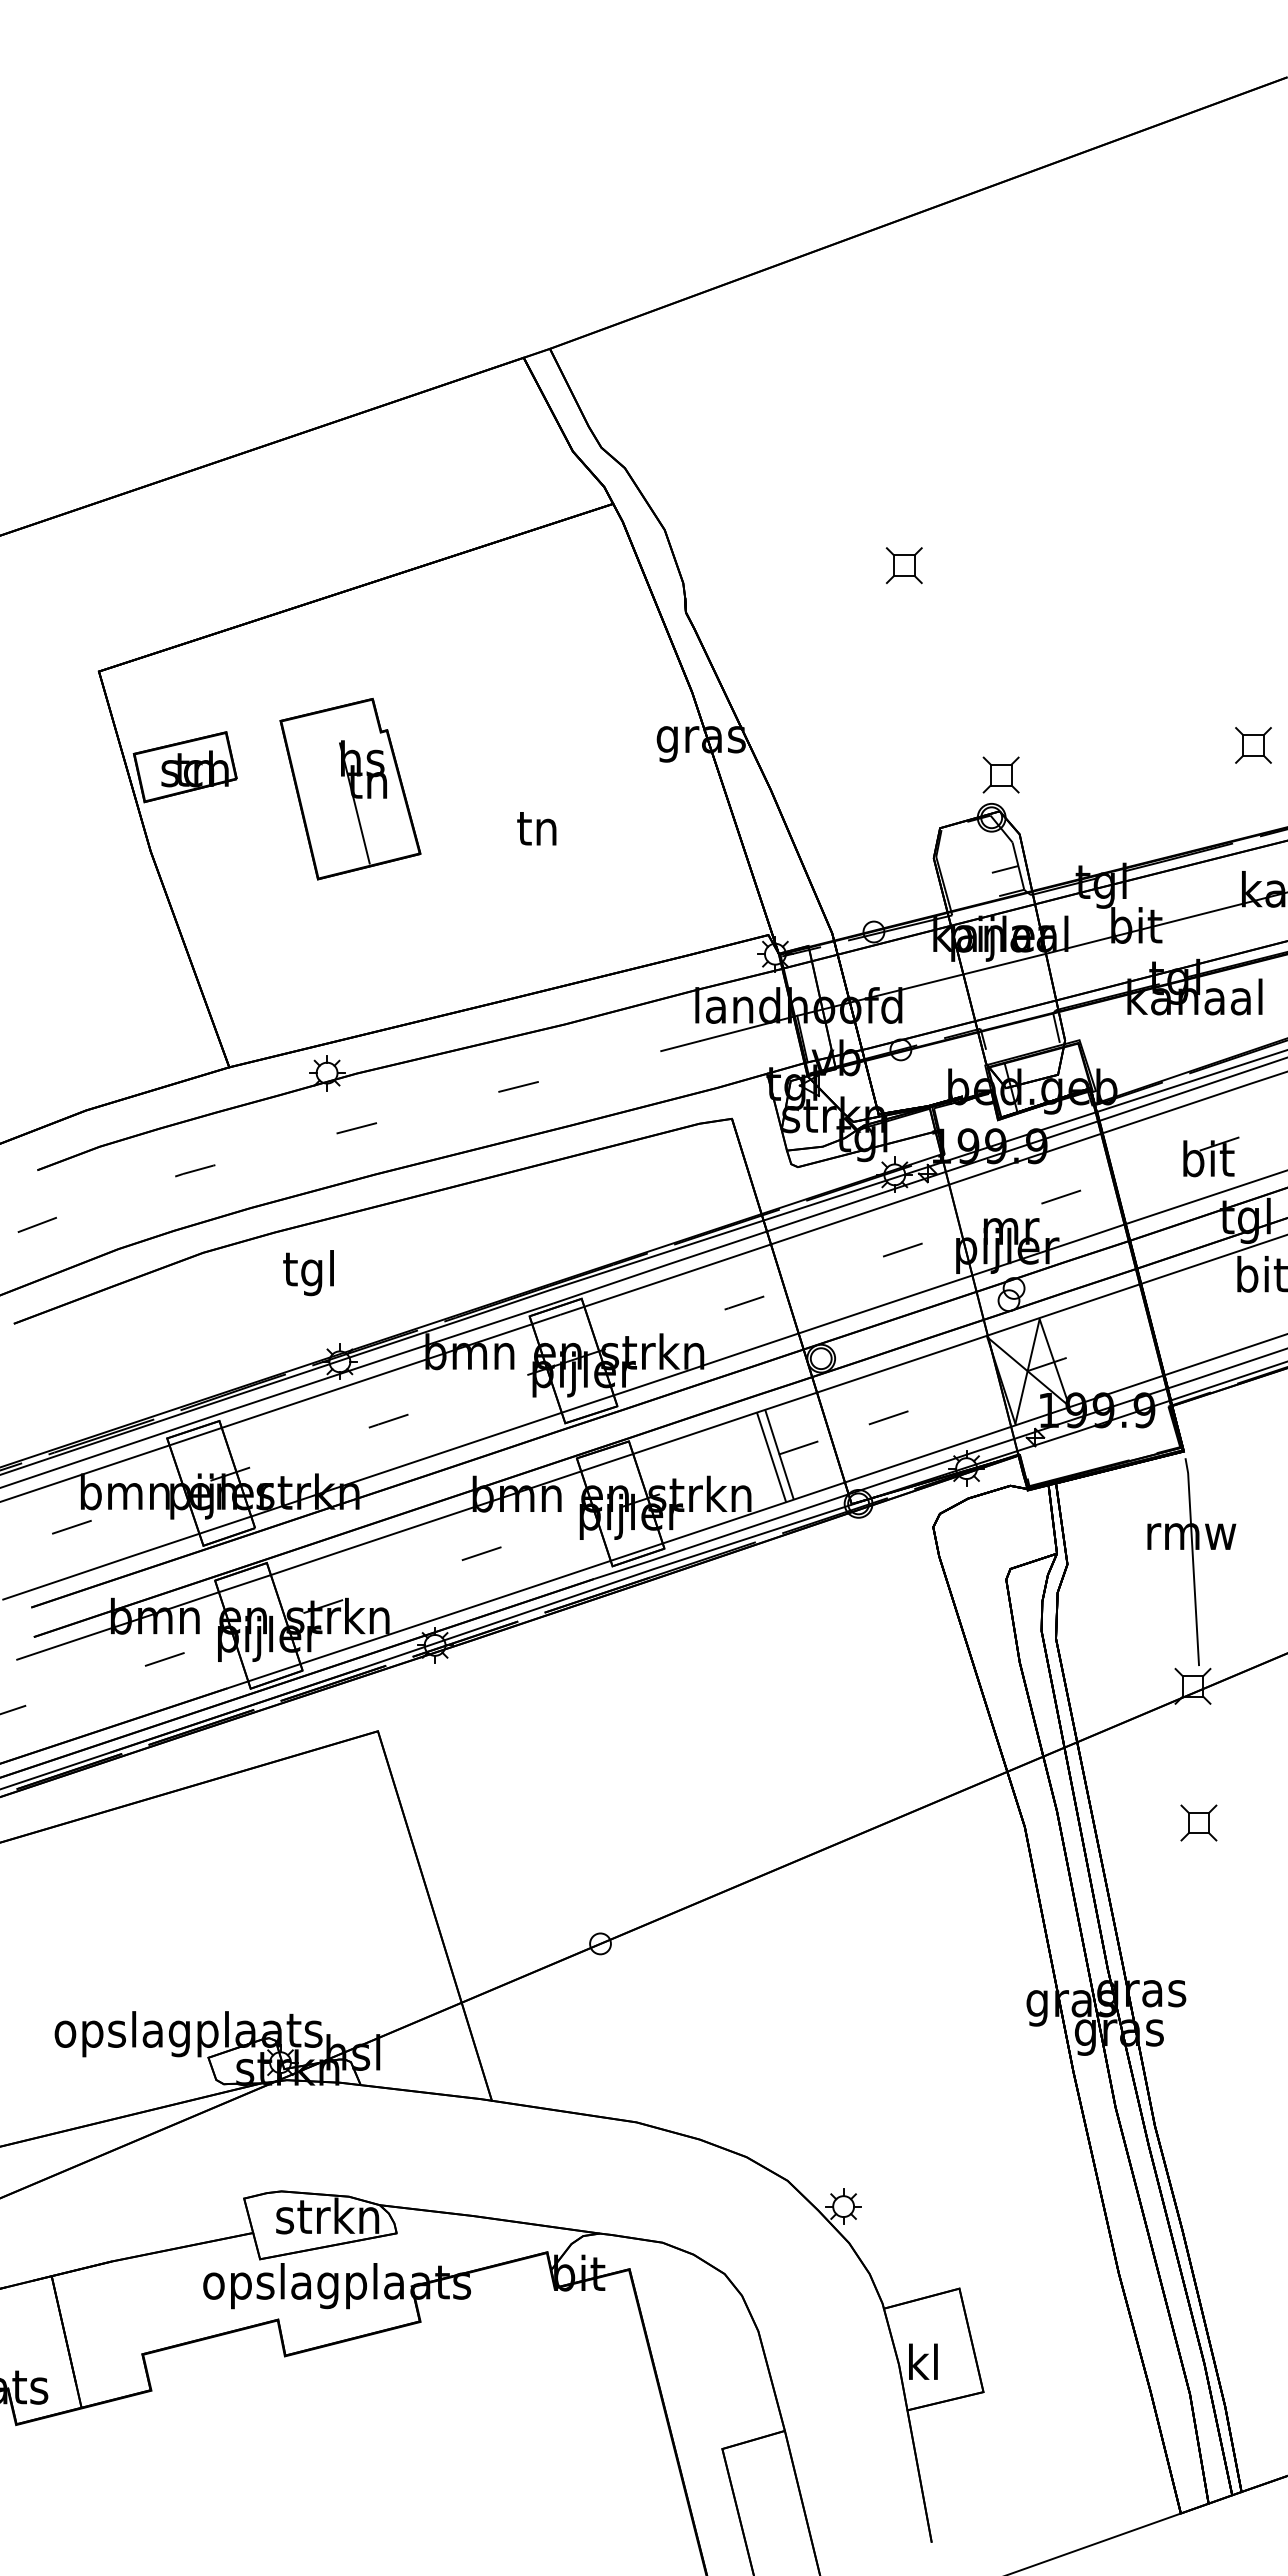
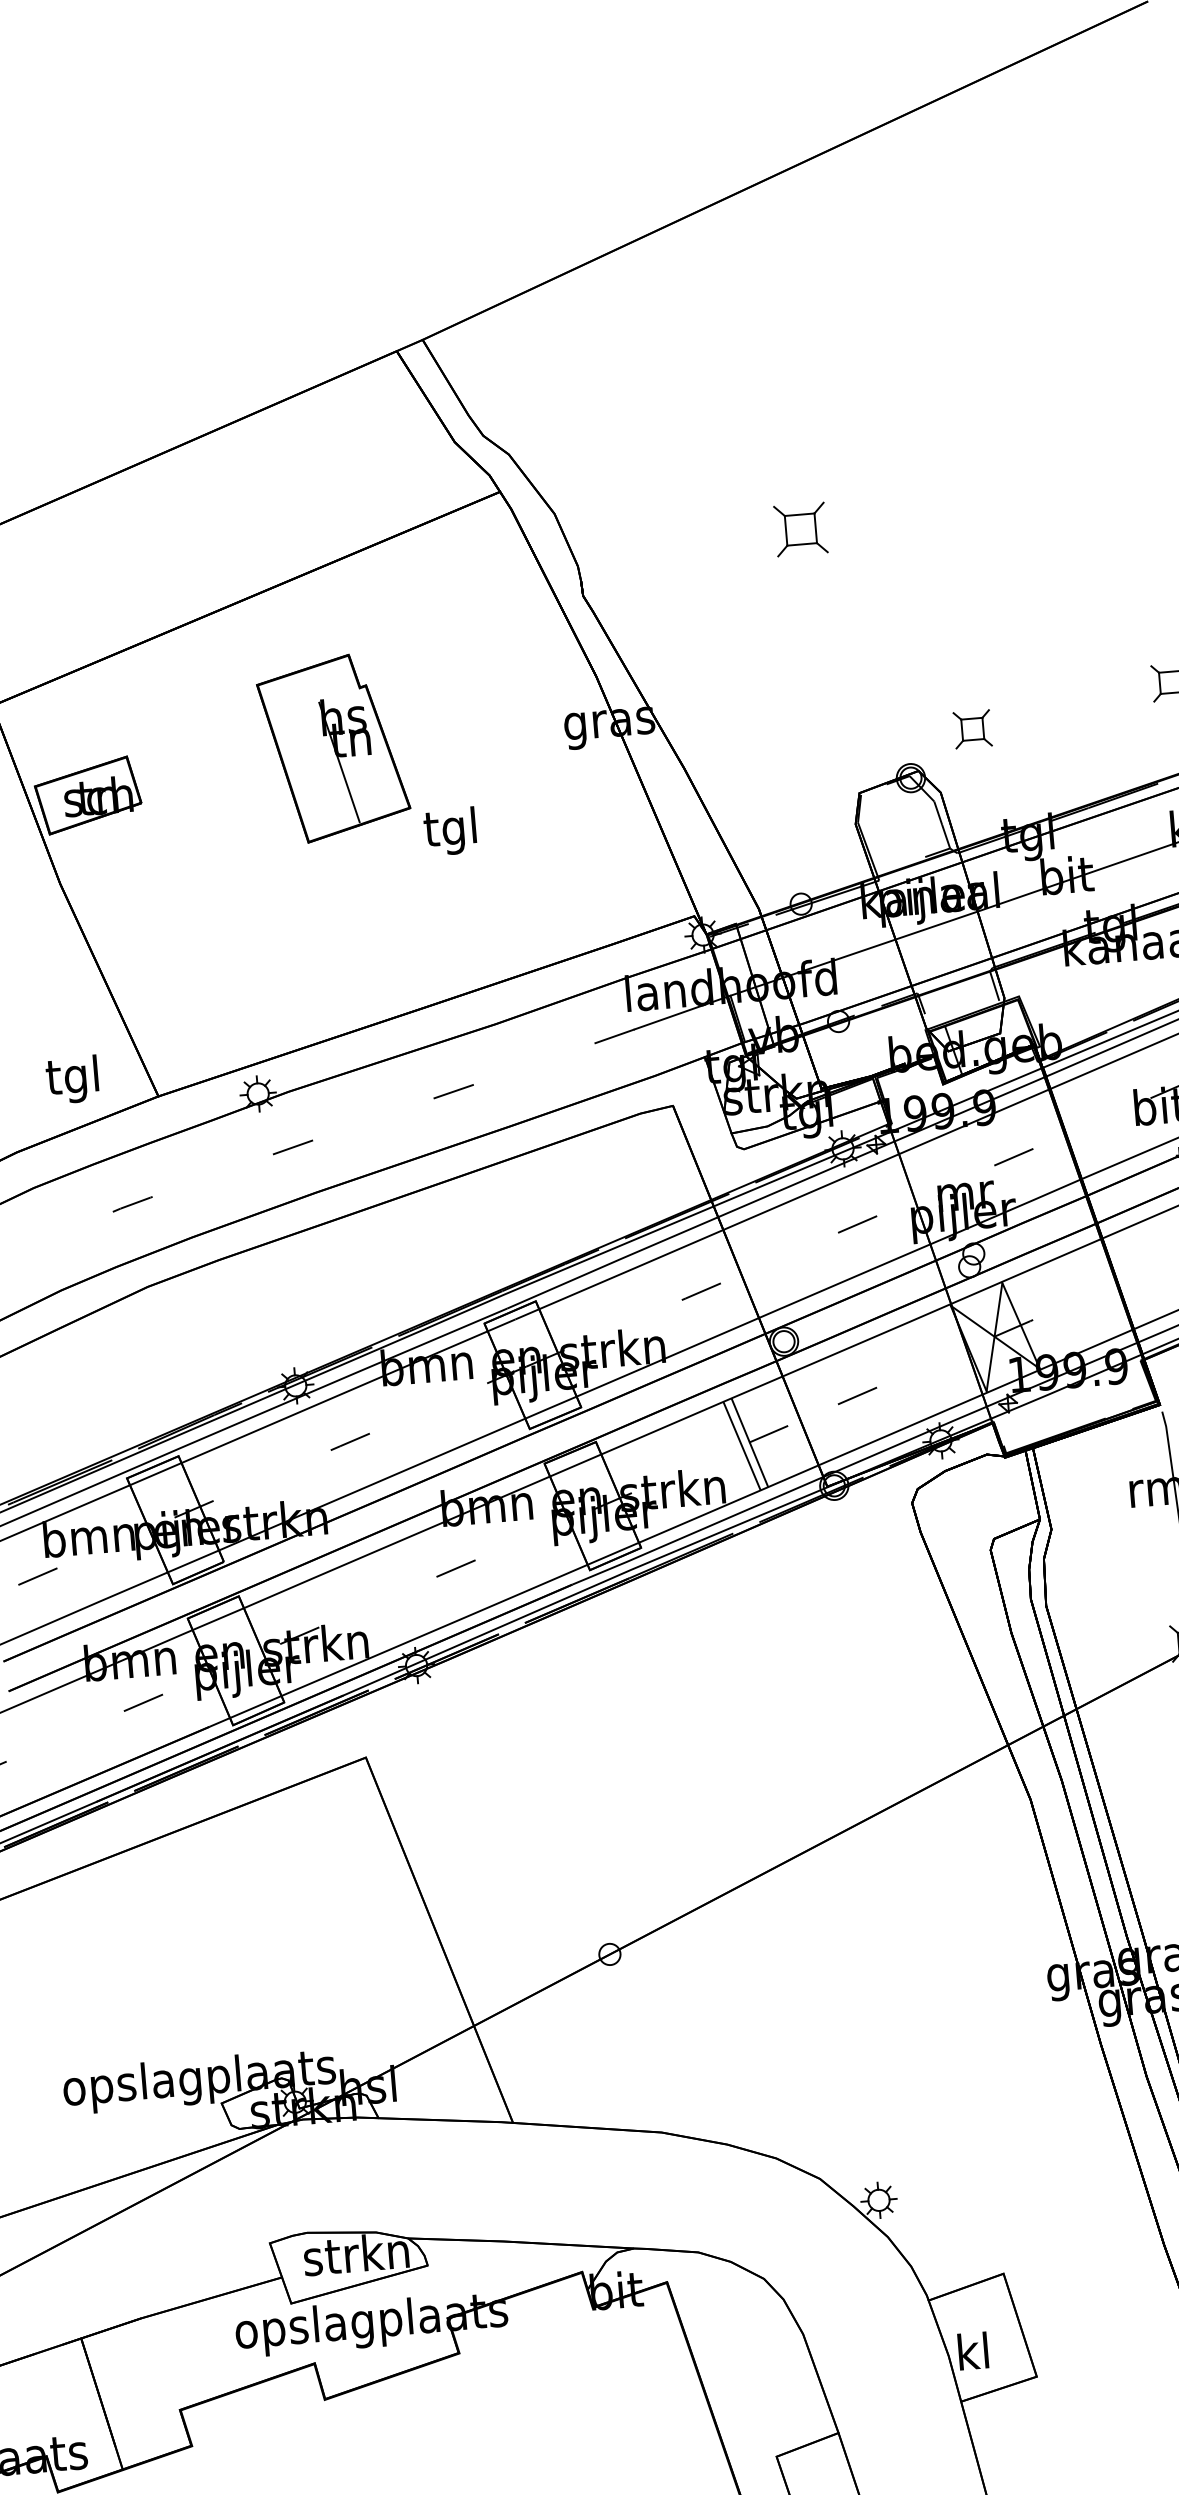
part: (903, 565) -> (799, 529), size x1.4
part: (1000, 774) -> (972, 728), moved
part: (350, 789) -> (333, 748), moved
text: (536, 832) -> (450, 831), tn -> tgl
line: (1004, 869) -> (928, 829), removed
text: (308, 1273) -> (72, 1080), moved

